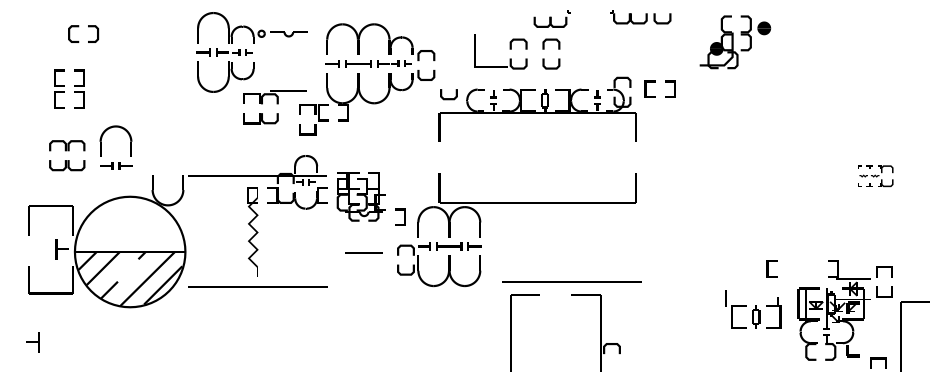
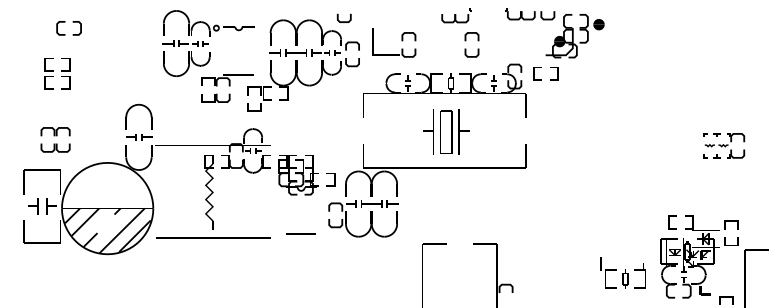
part: (734, 42) -> (574, 36), moved
part: (544, 48) -> (466, 40), moved
part: (509, 49) -> (401, 41), moved
curve: (448, 98) -> (343, 21), moved
part: (100, 146) -> (126, 121), moved
part: (67, 155) -> (55, 139), moved
part: (539, 158) -> (446, 131), added
part: (876, 175) -> (724, 145), size x1.43
part: (360, 197) -> (298, 175), moved
line: (363, 251) -> (300, 233), moved
line: (768, 268) -> (669, 222), moved
line: (572, 282) -> (473, 233), removed
part: (752, 308) -> (622, 272), moved
part: (33, 342) -> (33, 206), moved

